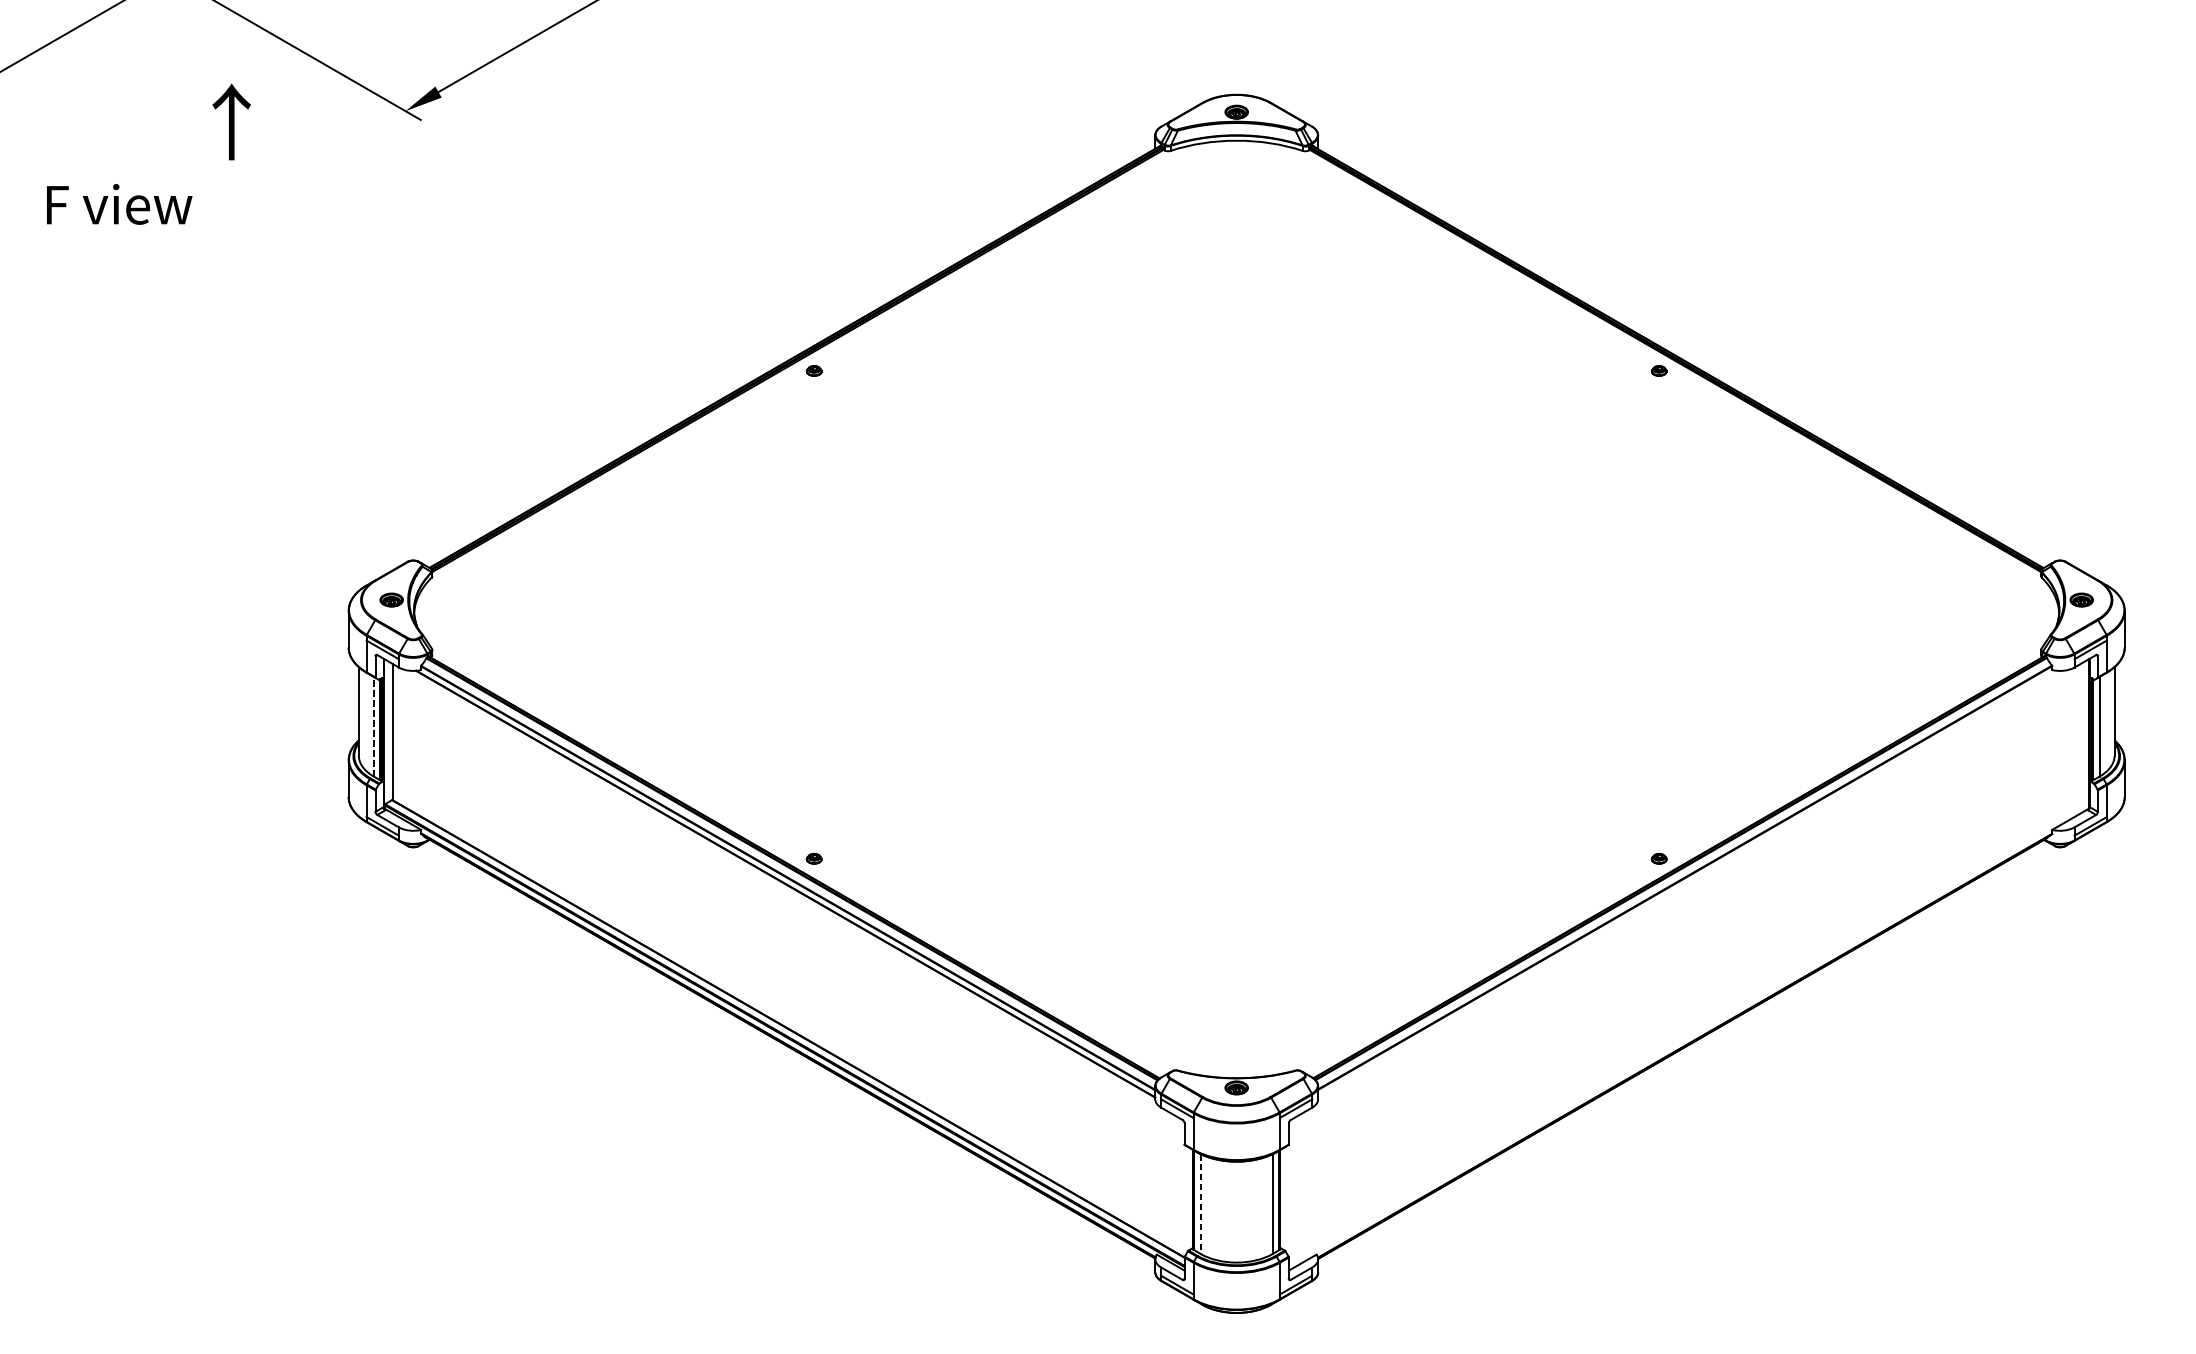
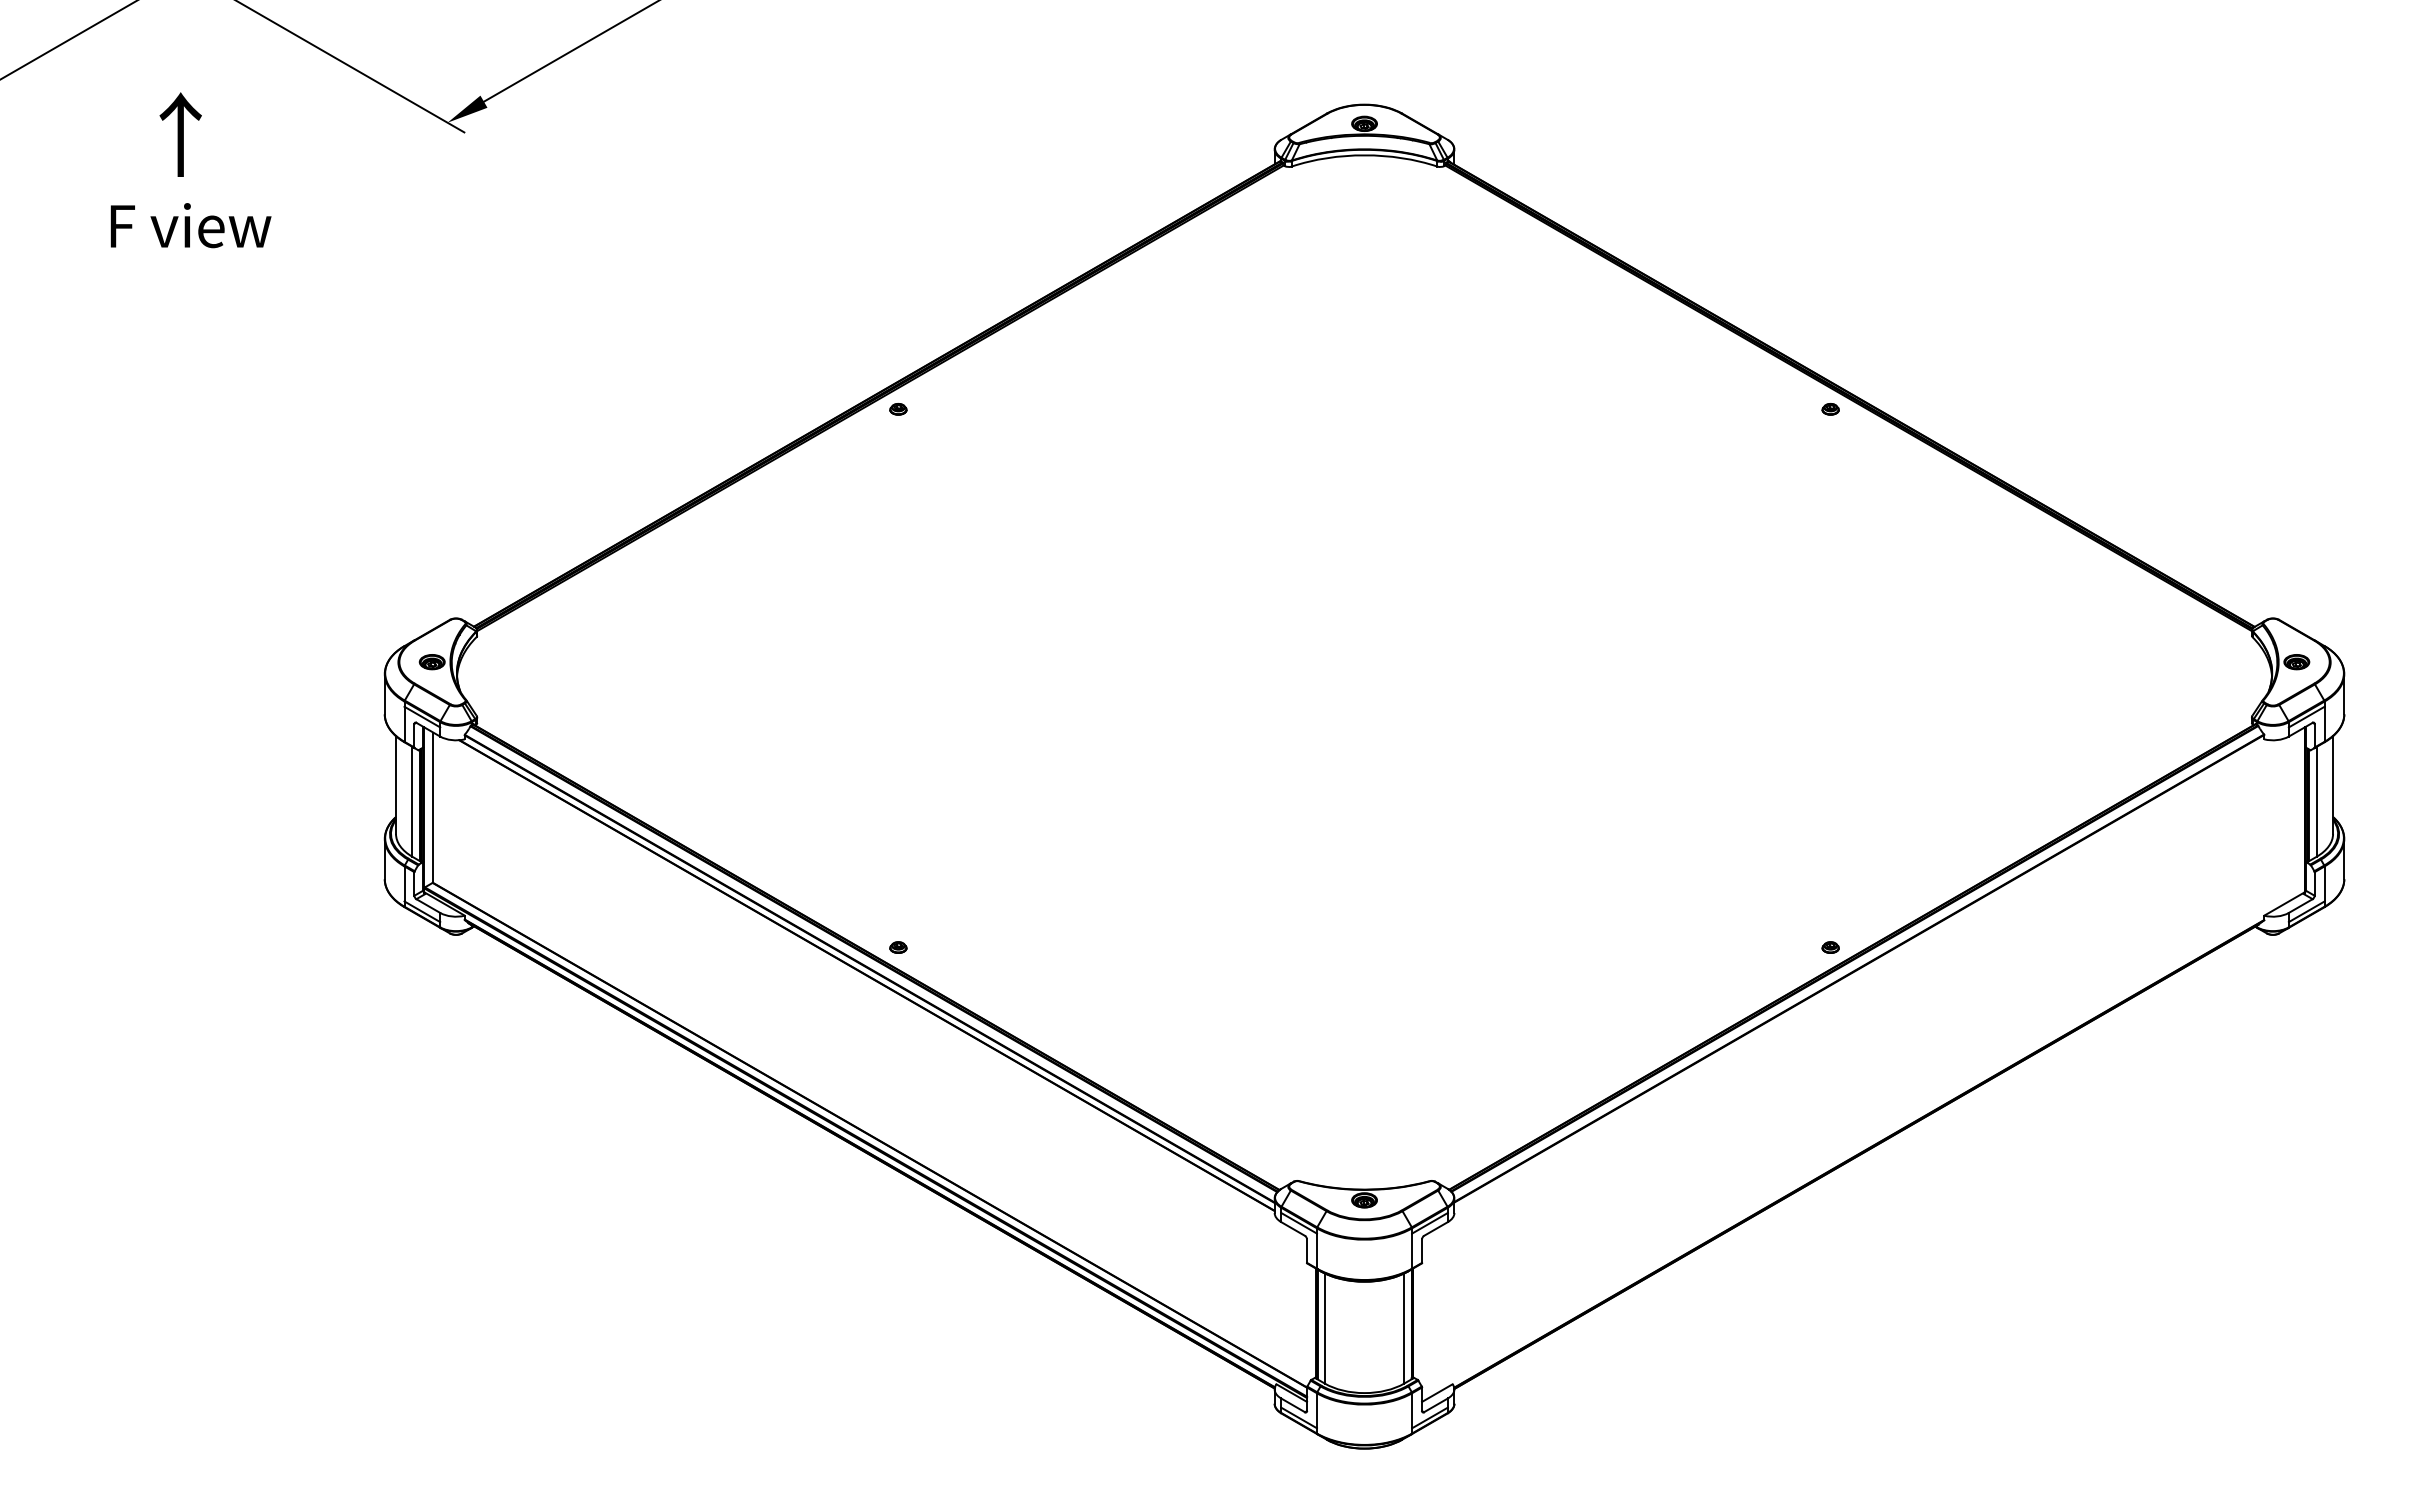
text: (231, 121) -> (180, 134), moved
text: (119, 204) -> (190, 225), moved
line: (373, 726) -> (412, 801), dashed -> solid
line: (1200, 1204) -> (1324, 1329), dashed -> solid

